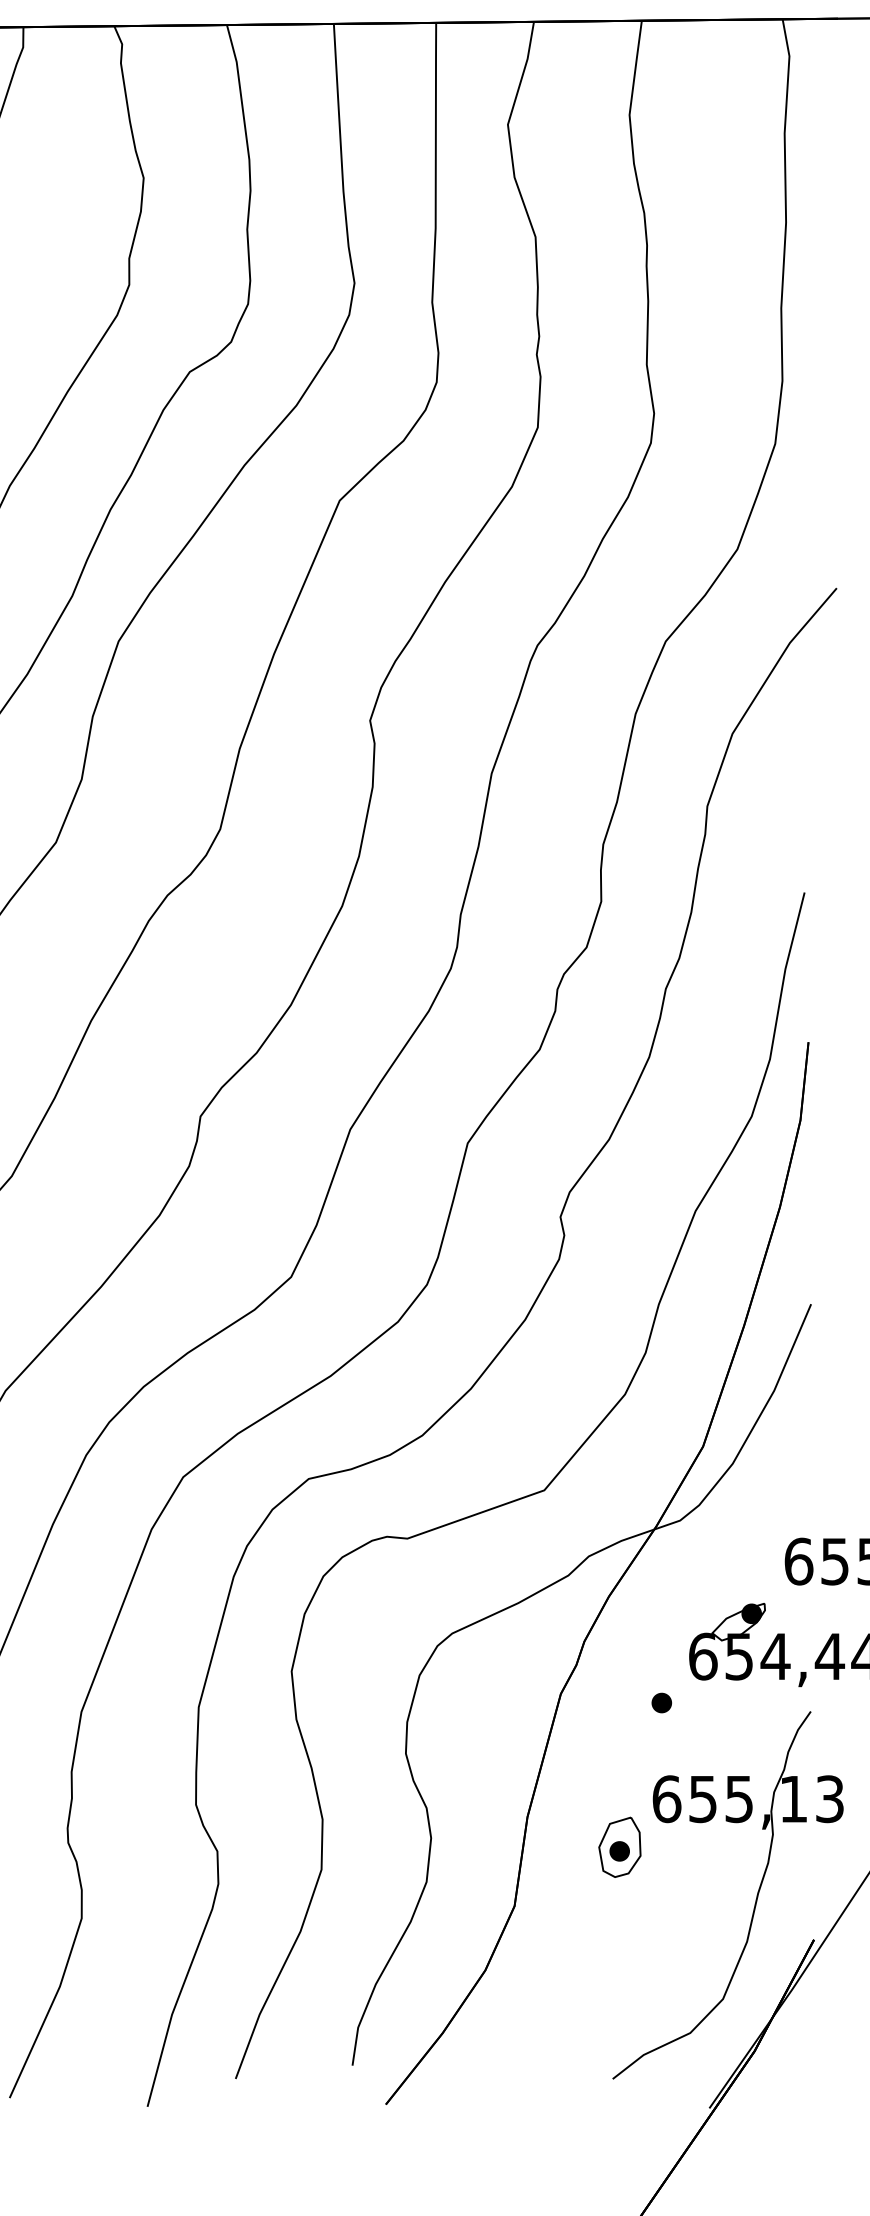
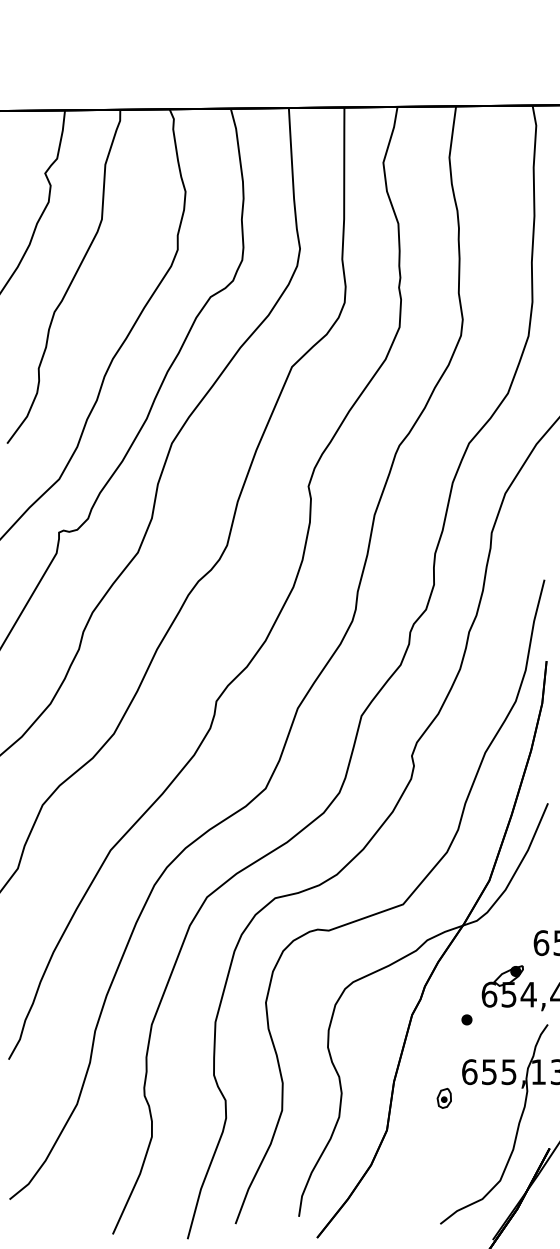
part: (620, 1847) -> (444, 1098), size x0.6

